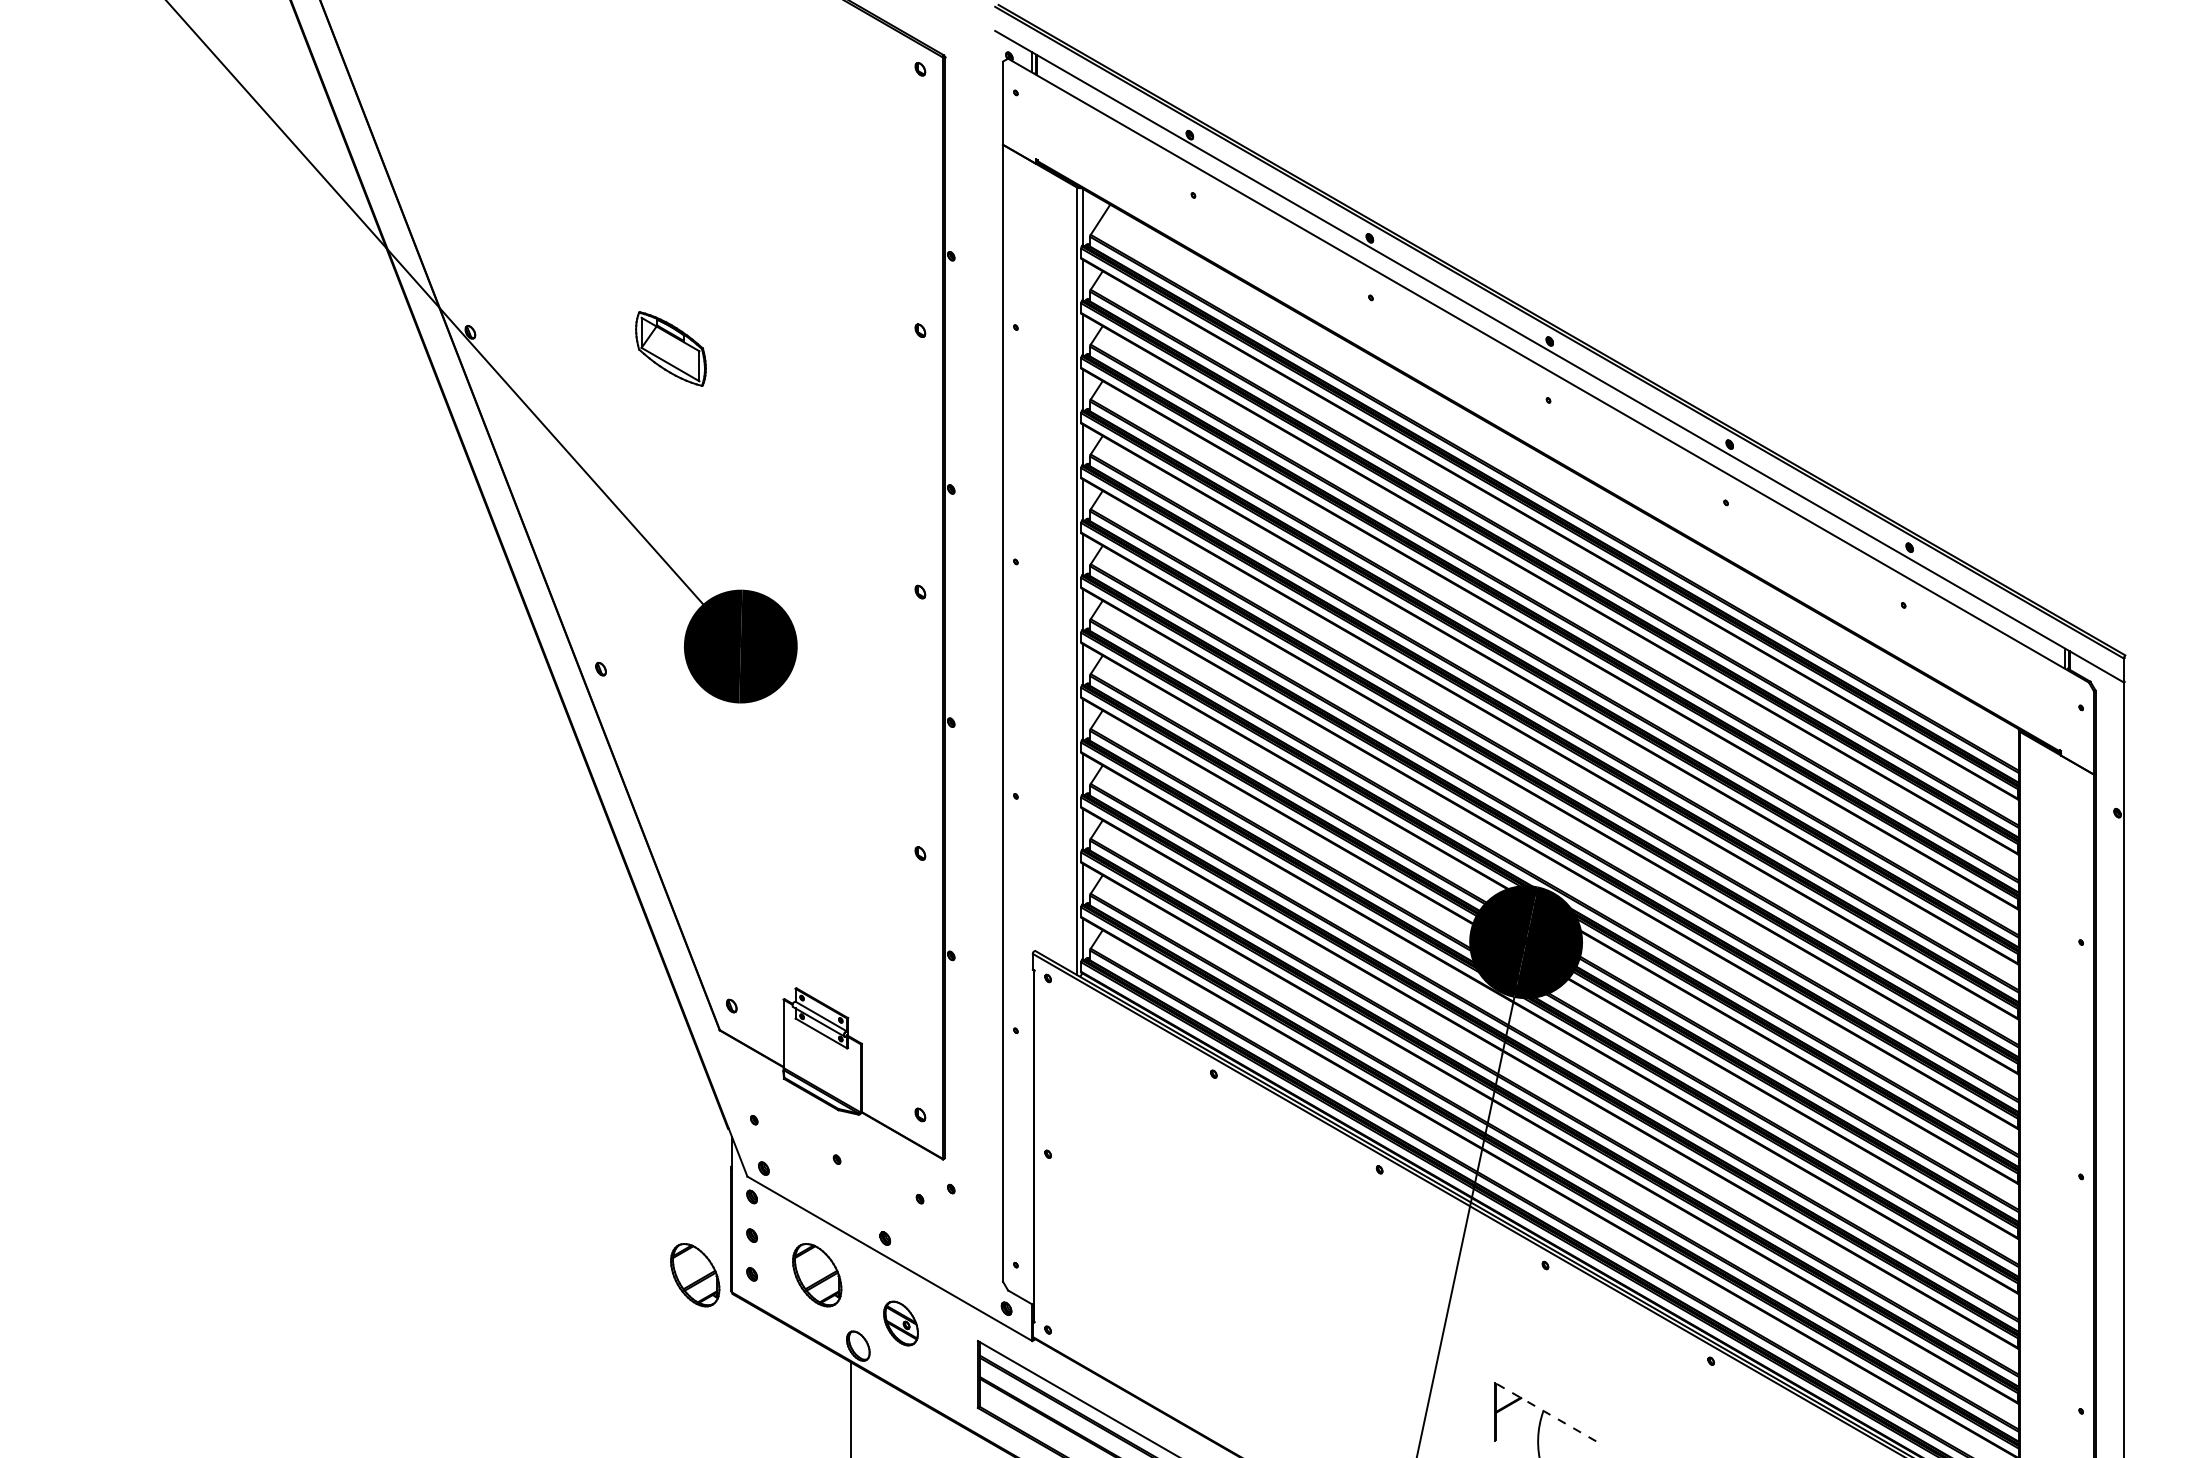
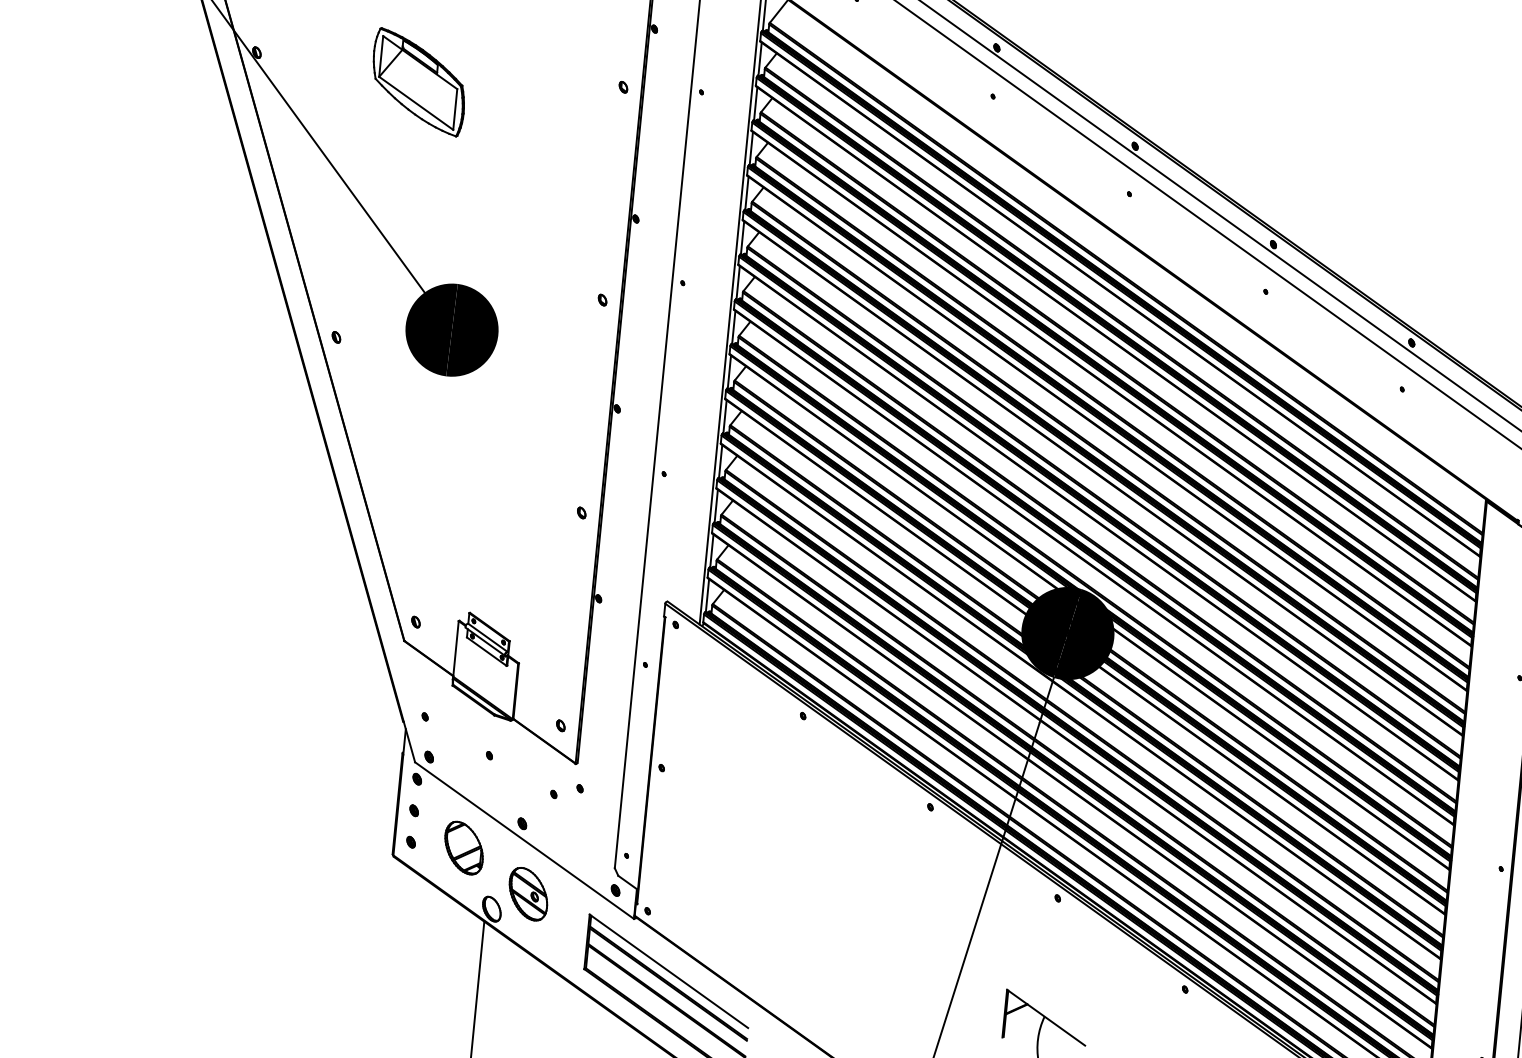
part: (670, 348) -> (418, 81), size x1.67
part: (695, 1275) -> (364, 838), removed
part: (900, 1323) -> (528, 894), size x1.43
line: (1545, 1412) -> (1046, 1018), dashed -> solid

